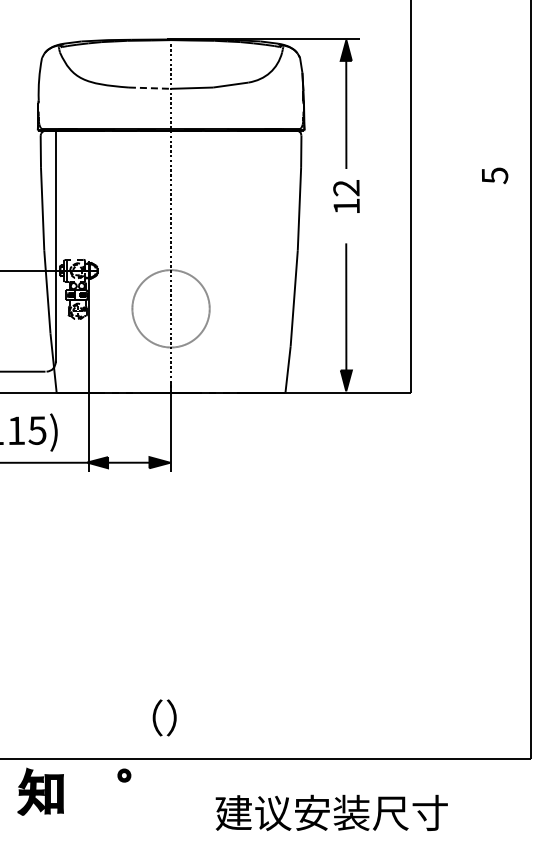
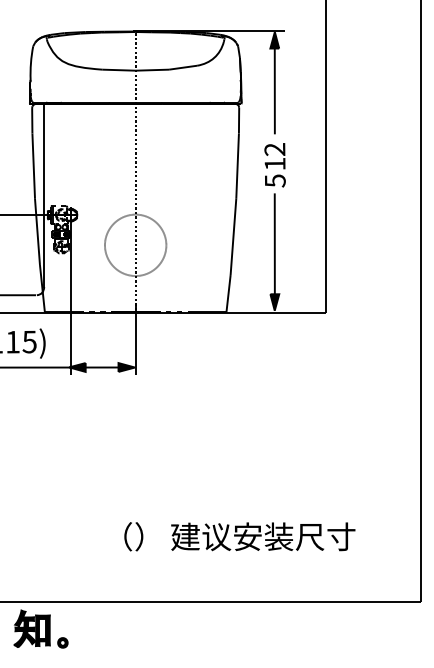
line: (150, 88) -> (119, 70), dashed -> solid
text: (495, 175) -> (275, 180), moved
text: (164, 717) -> (133, 536), moved
part: (124, 775) -> (62, 642), moved
text: (331, 812) -> (263, 536), moved

